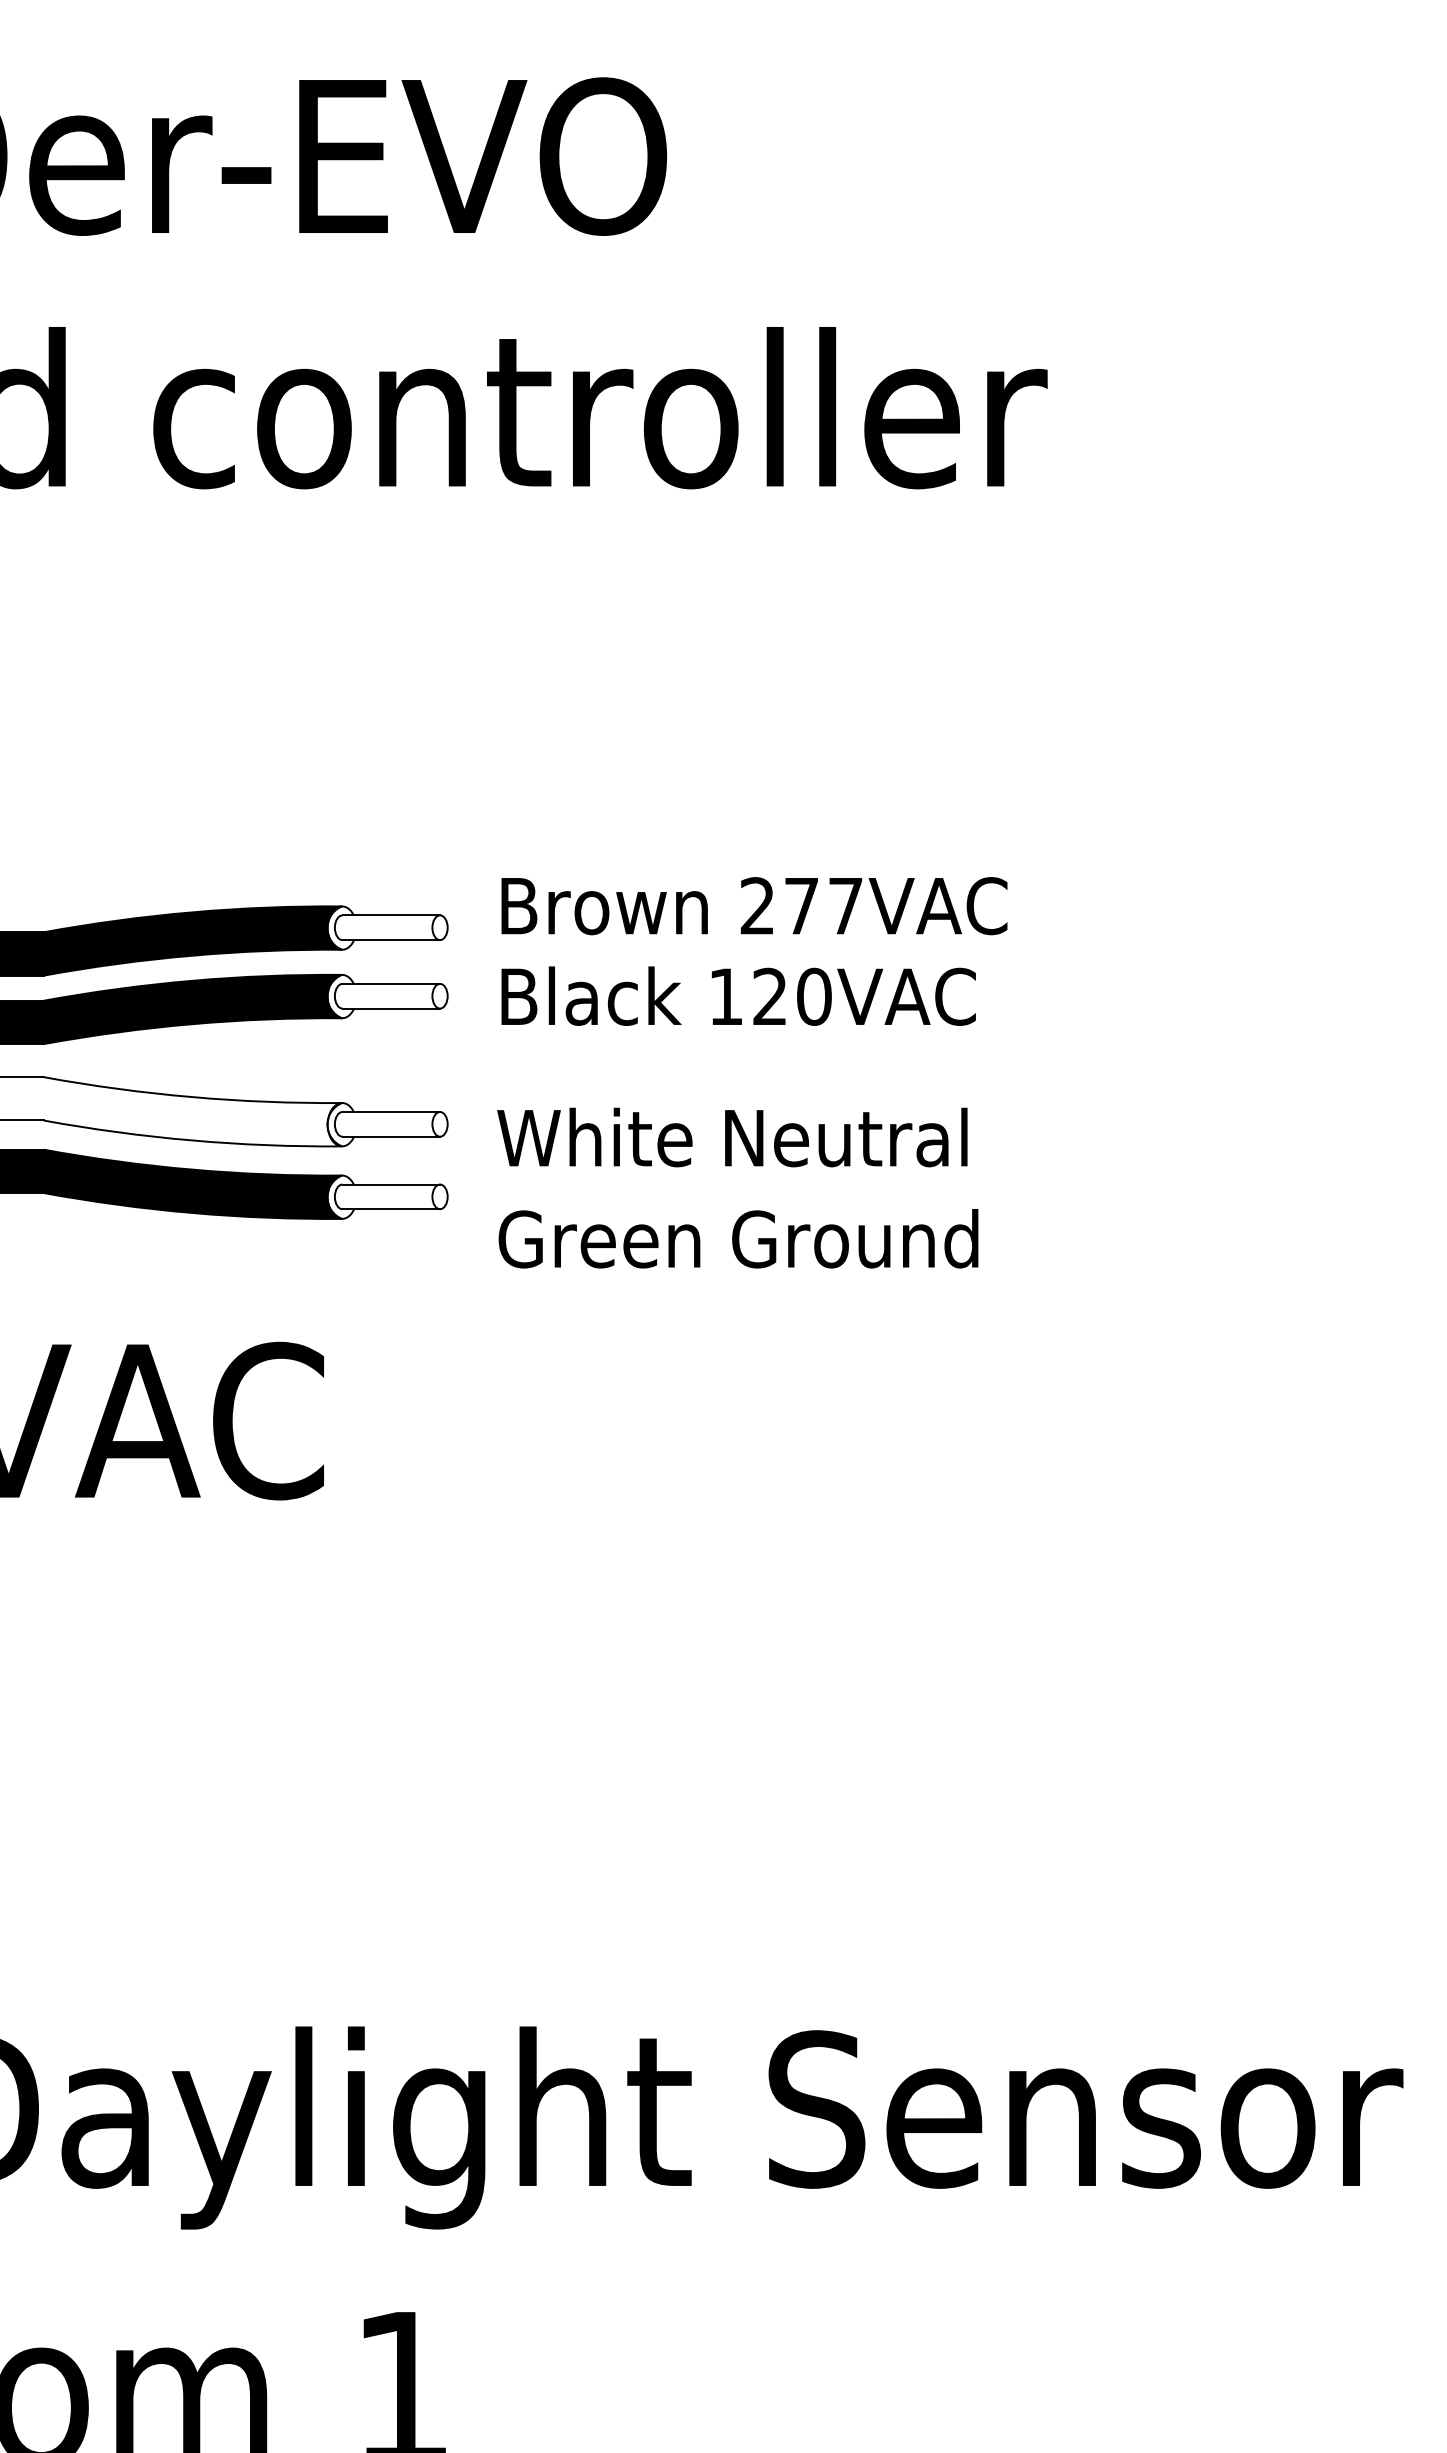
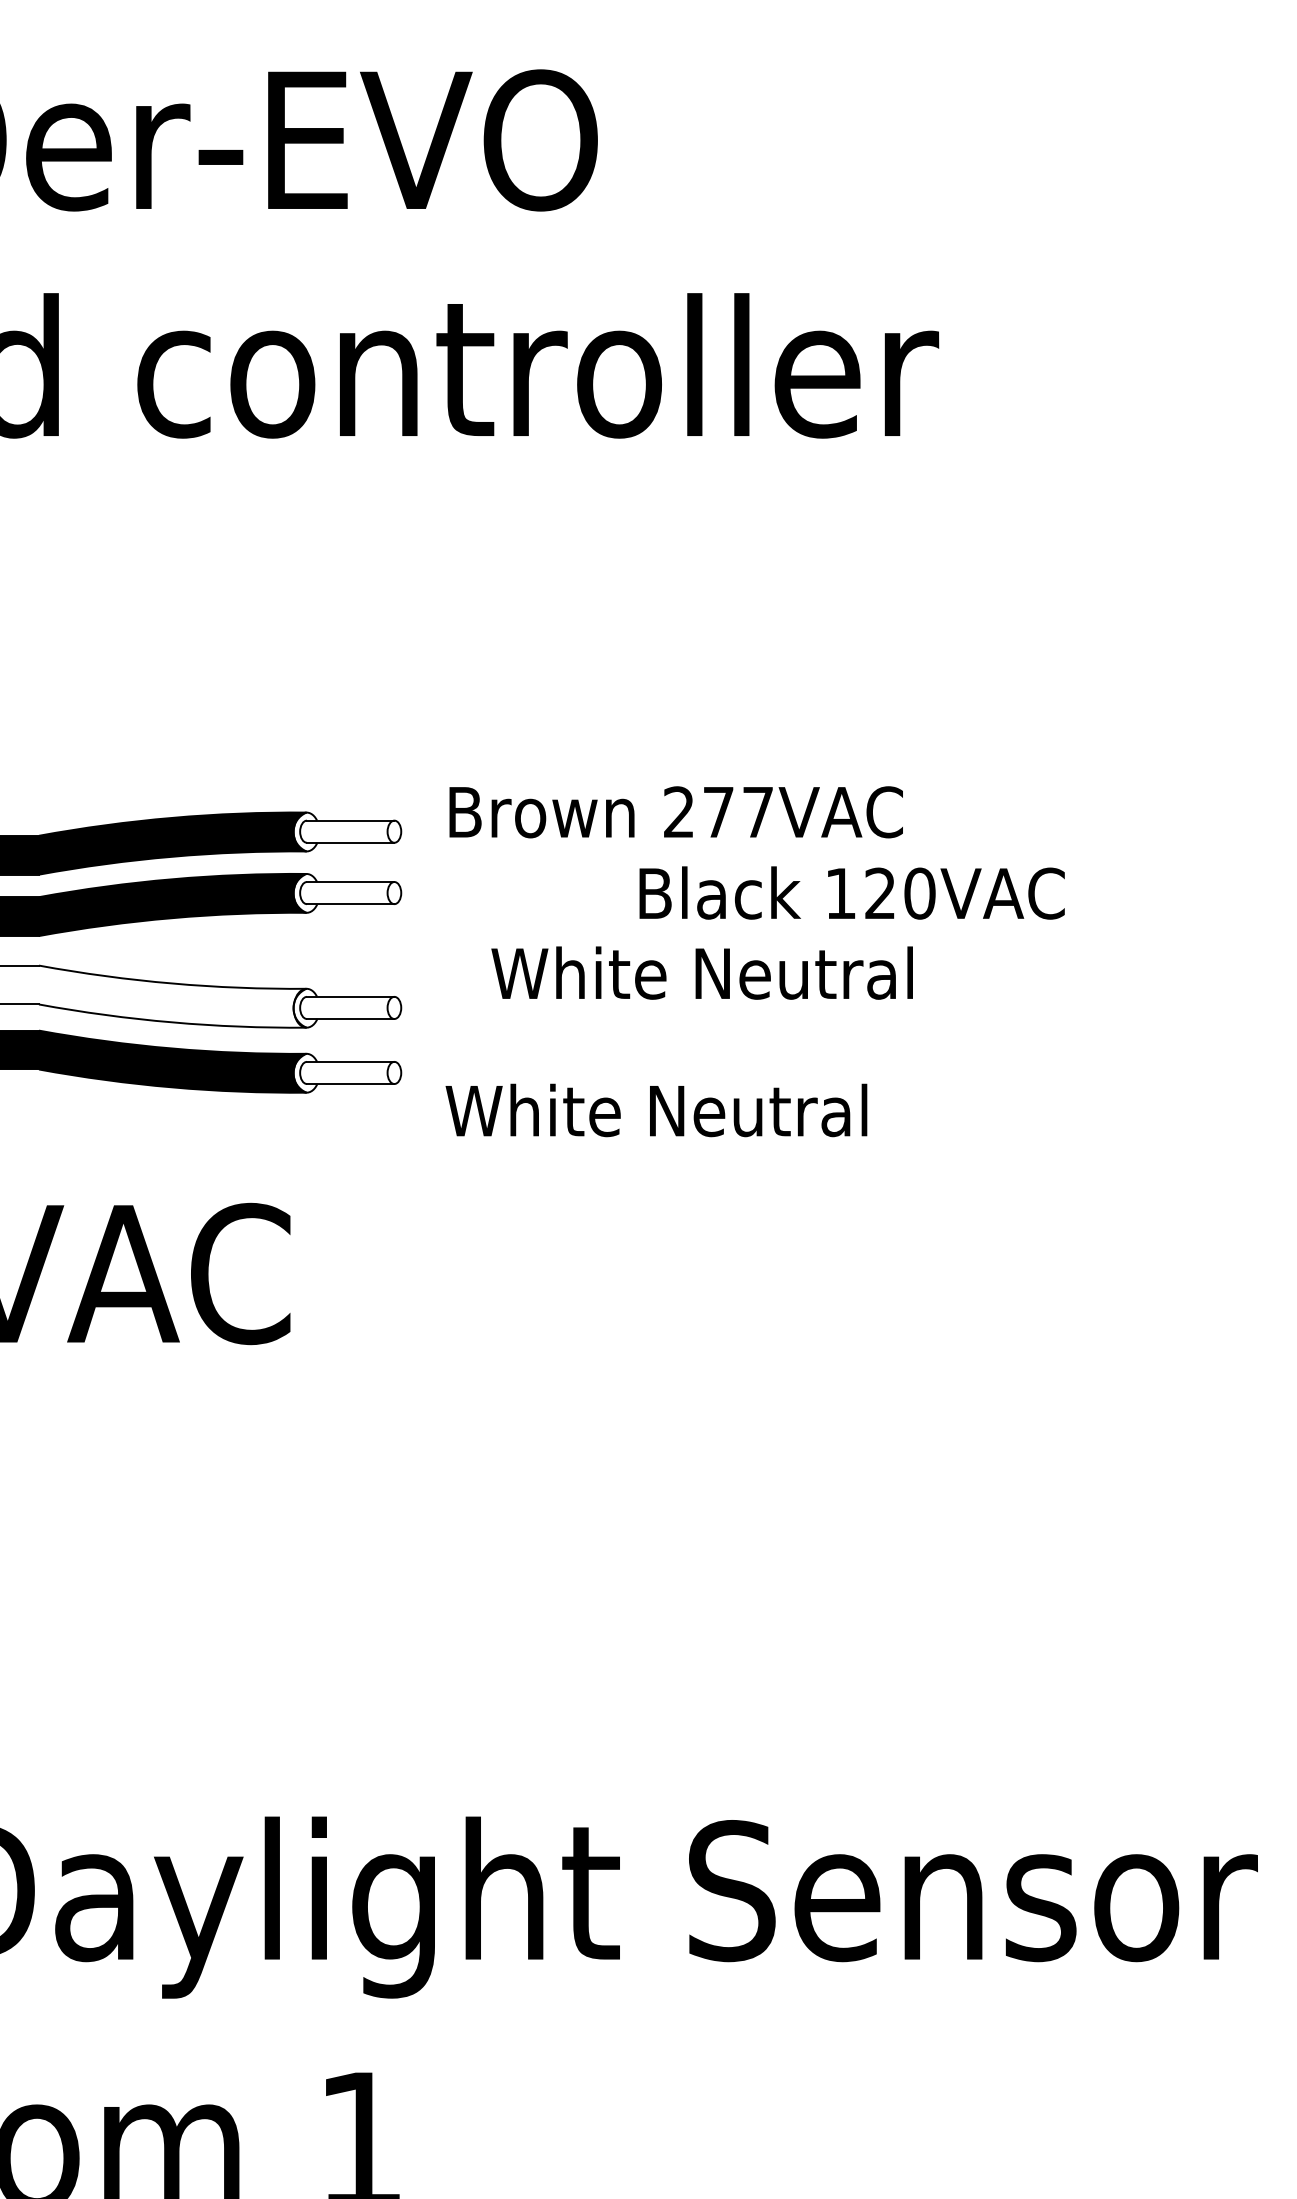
text: (738, 995) -> (851, 892), moved
text: (732, 1137) -> (702, 973), moved
text: (737, 1238) -> (661, 1110), Green Ground -> White Neutral

